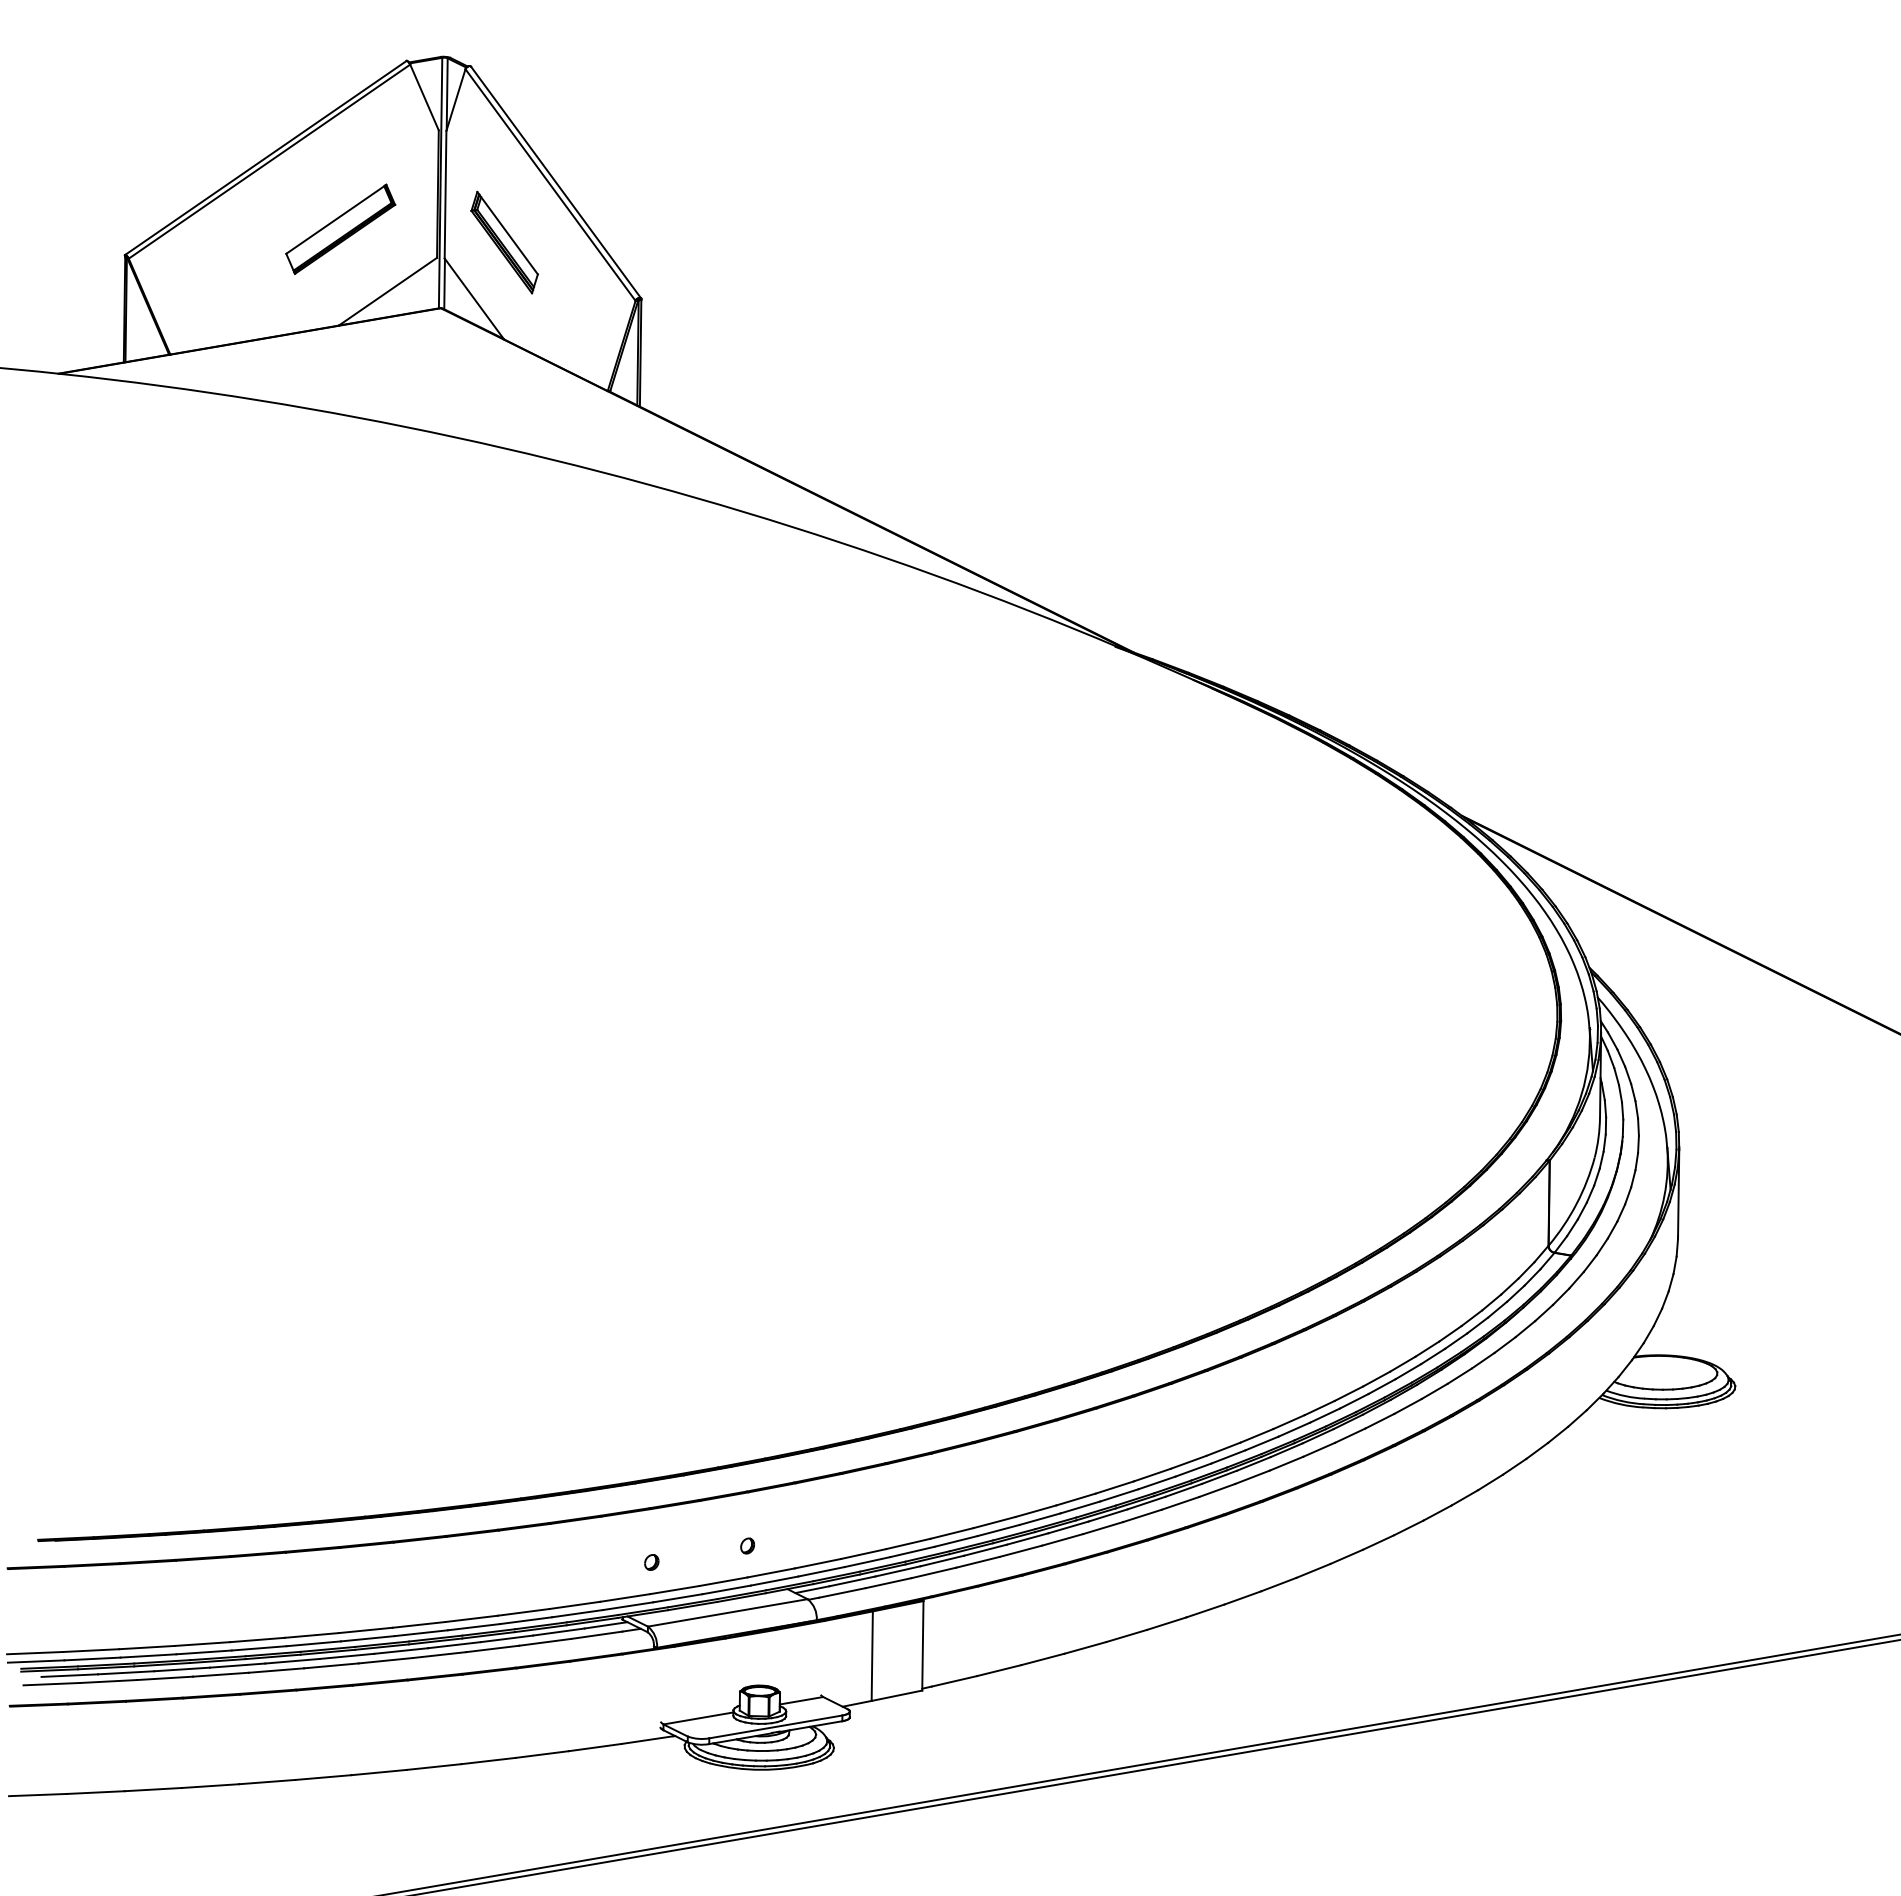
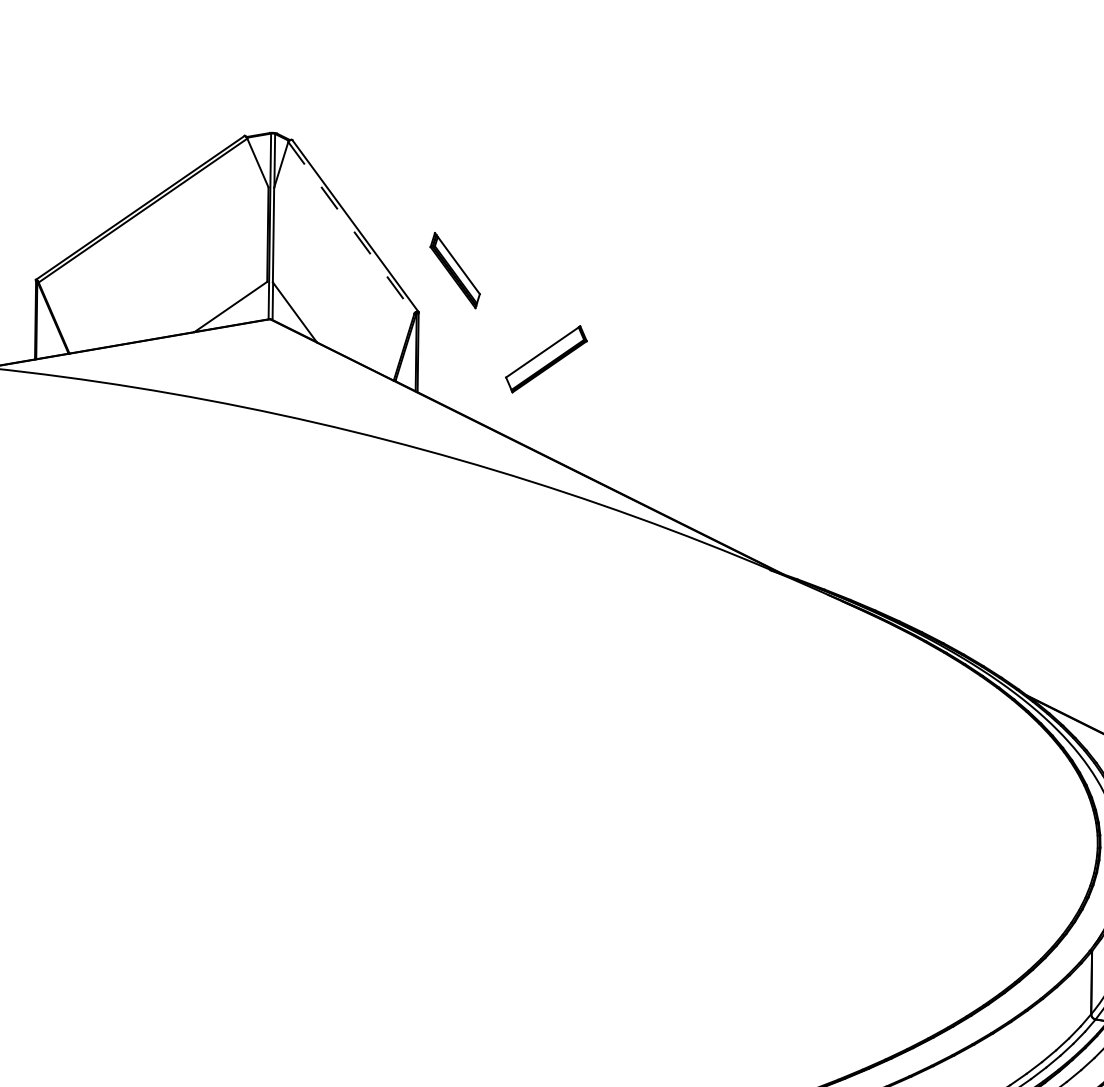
line: (550, 185) -> (351, 228), solid -> dashed
part: (340, 228) -> (546, 358), moved
part: (504, 242) -> (455, 270), moved

